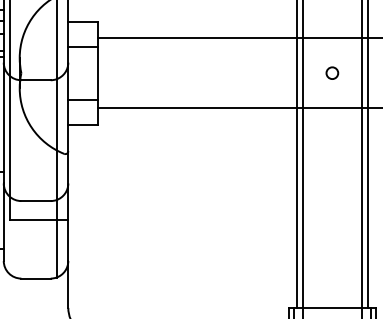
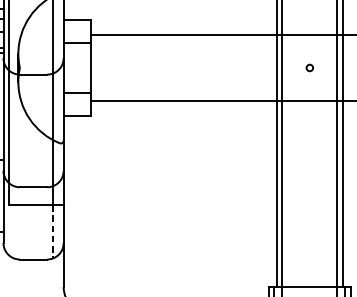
circle: (332, 72) -> (309, 67), size x0.6
line: (56, 248) -> (52, 231), solid -> dashed

